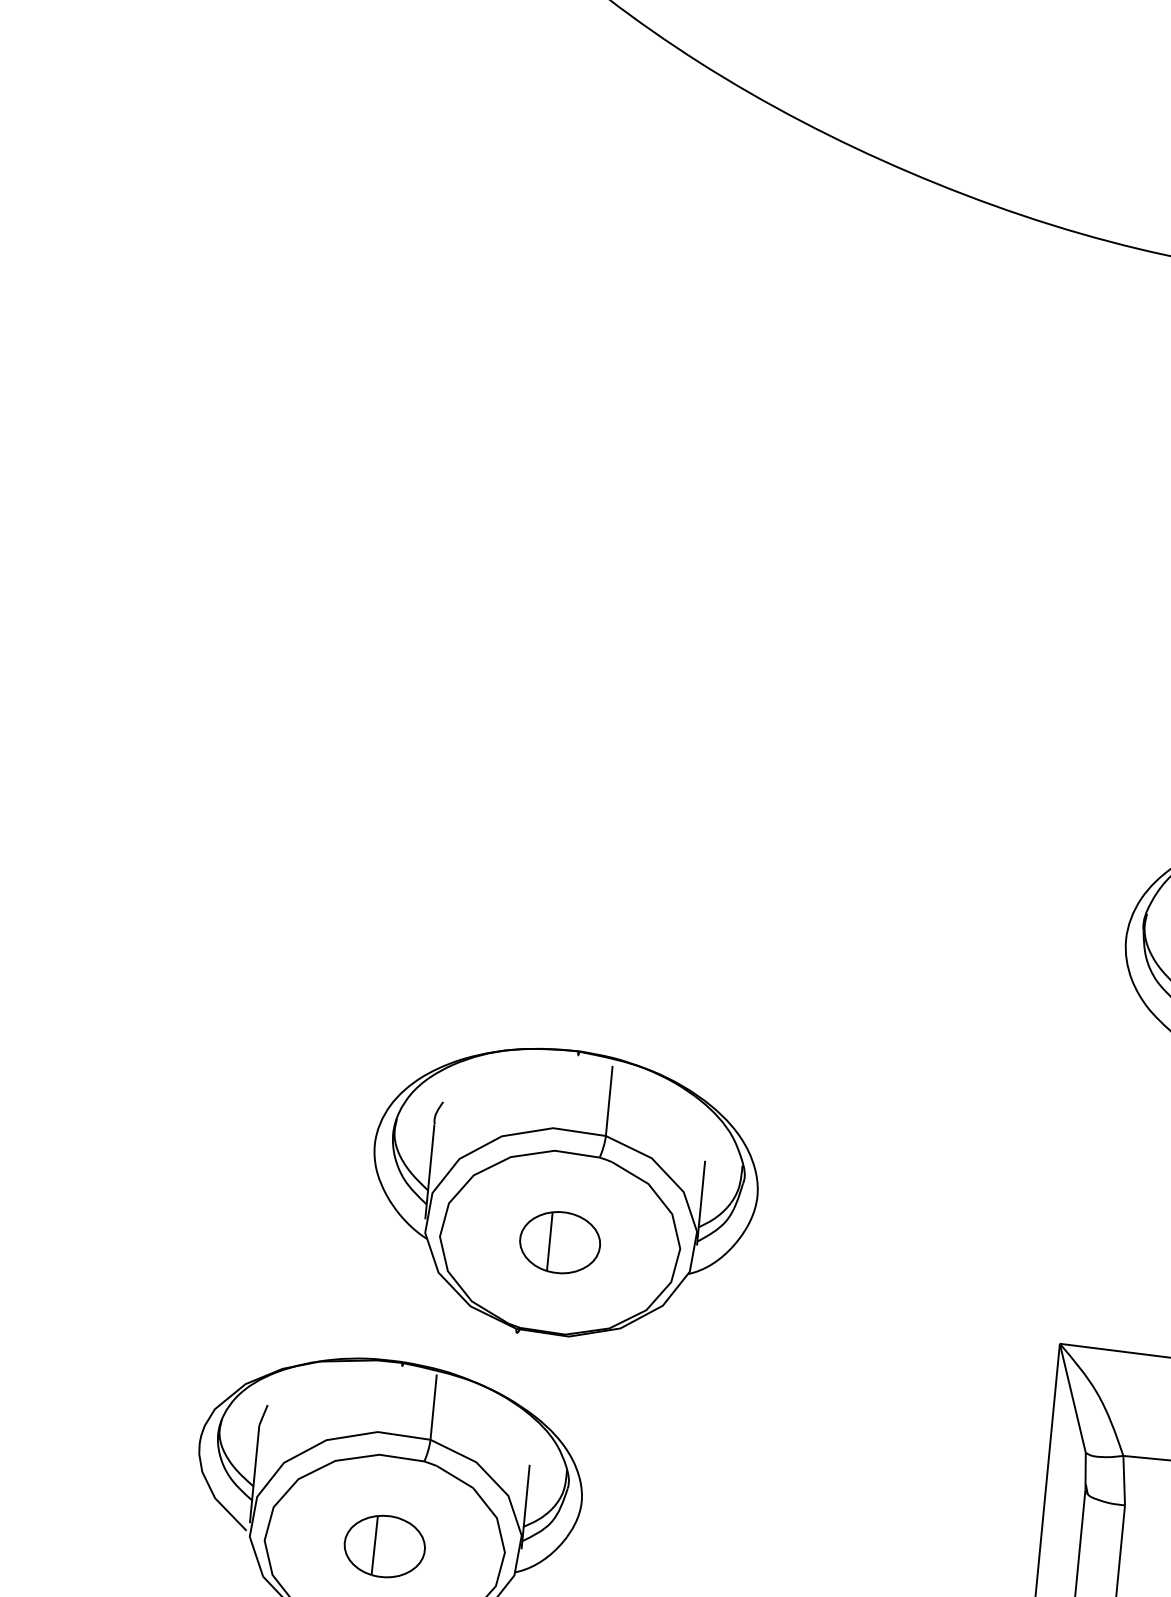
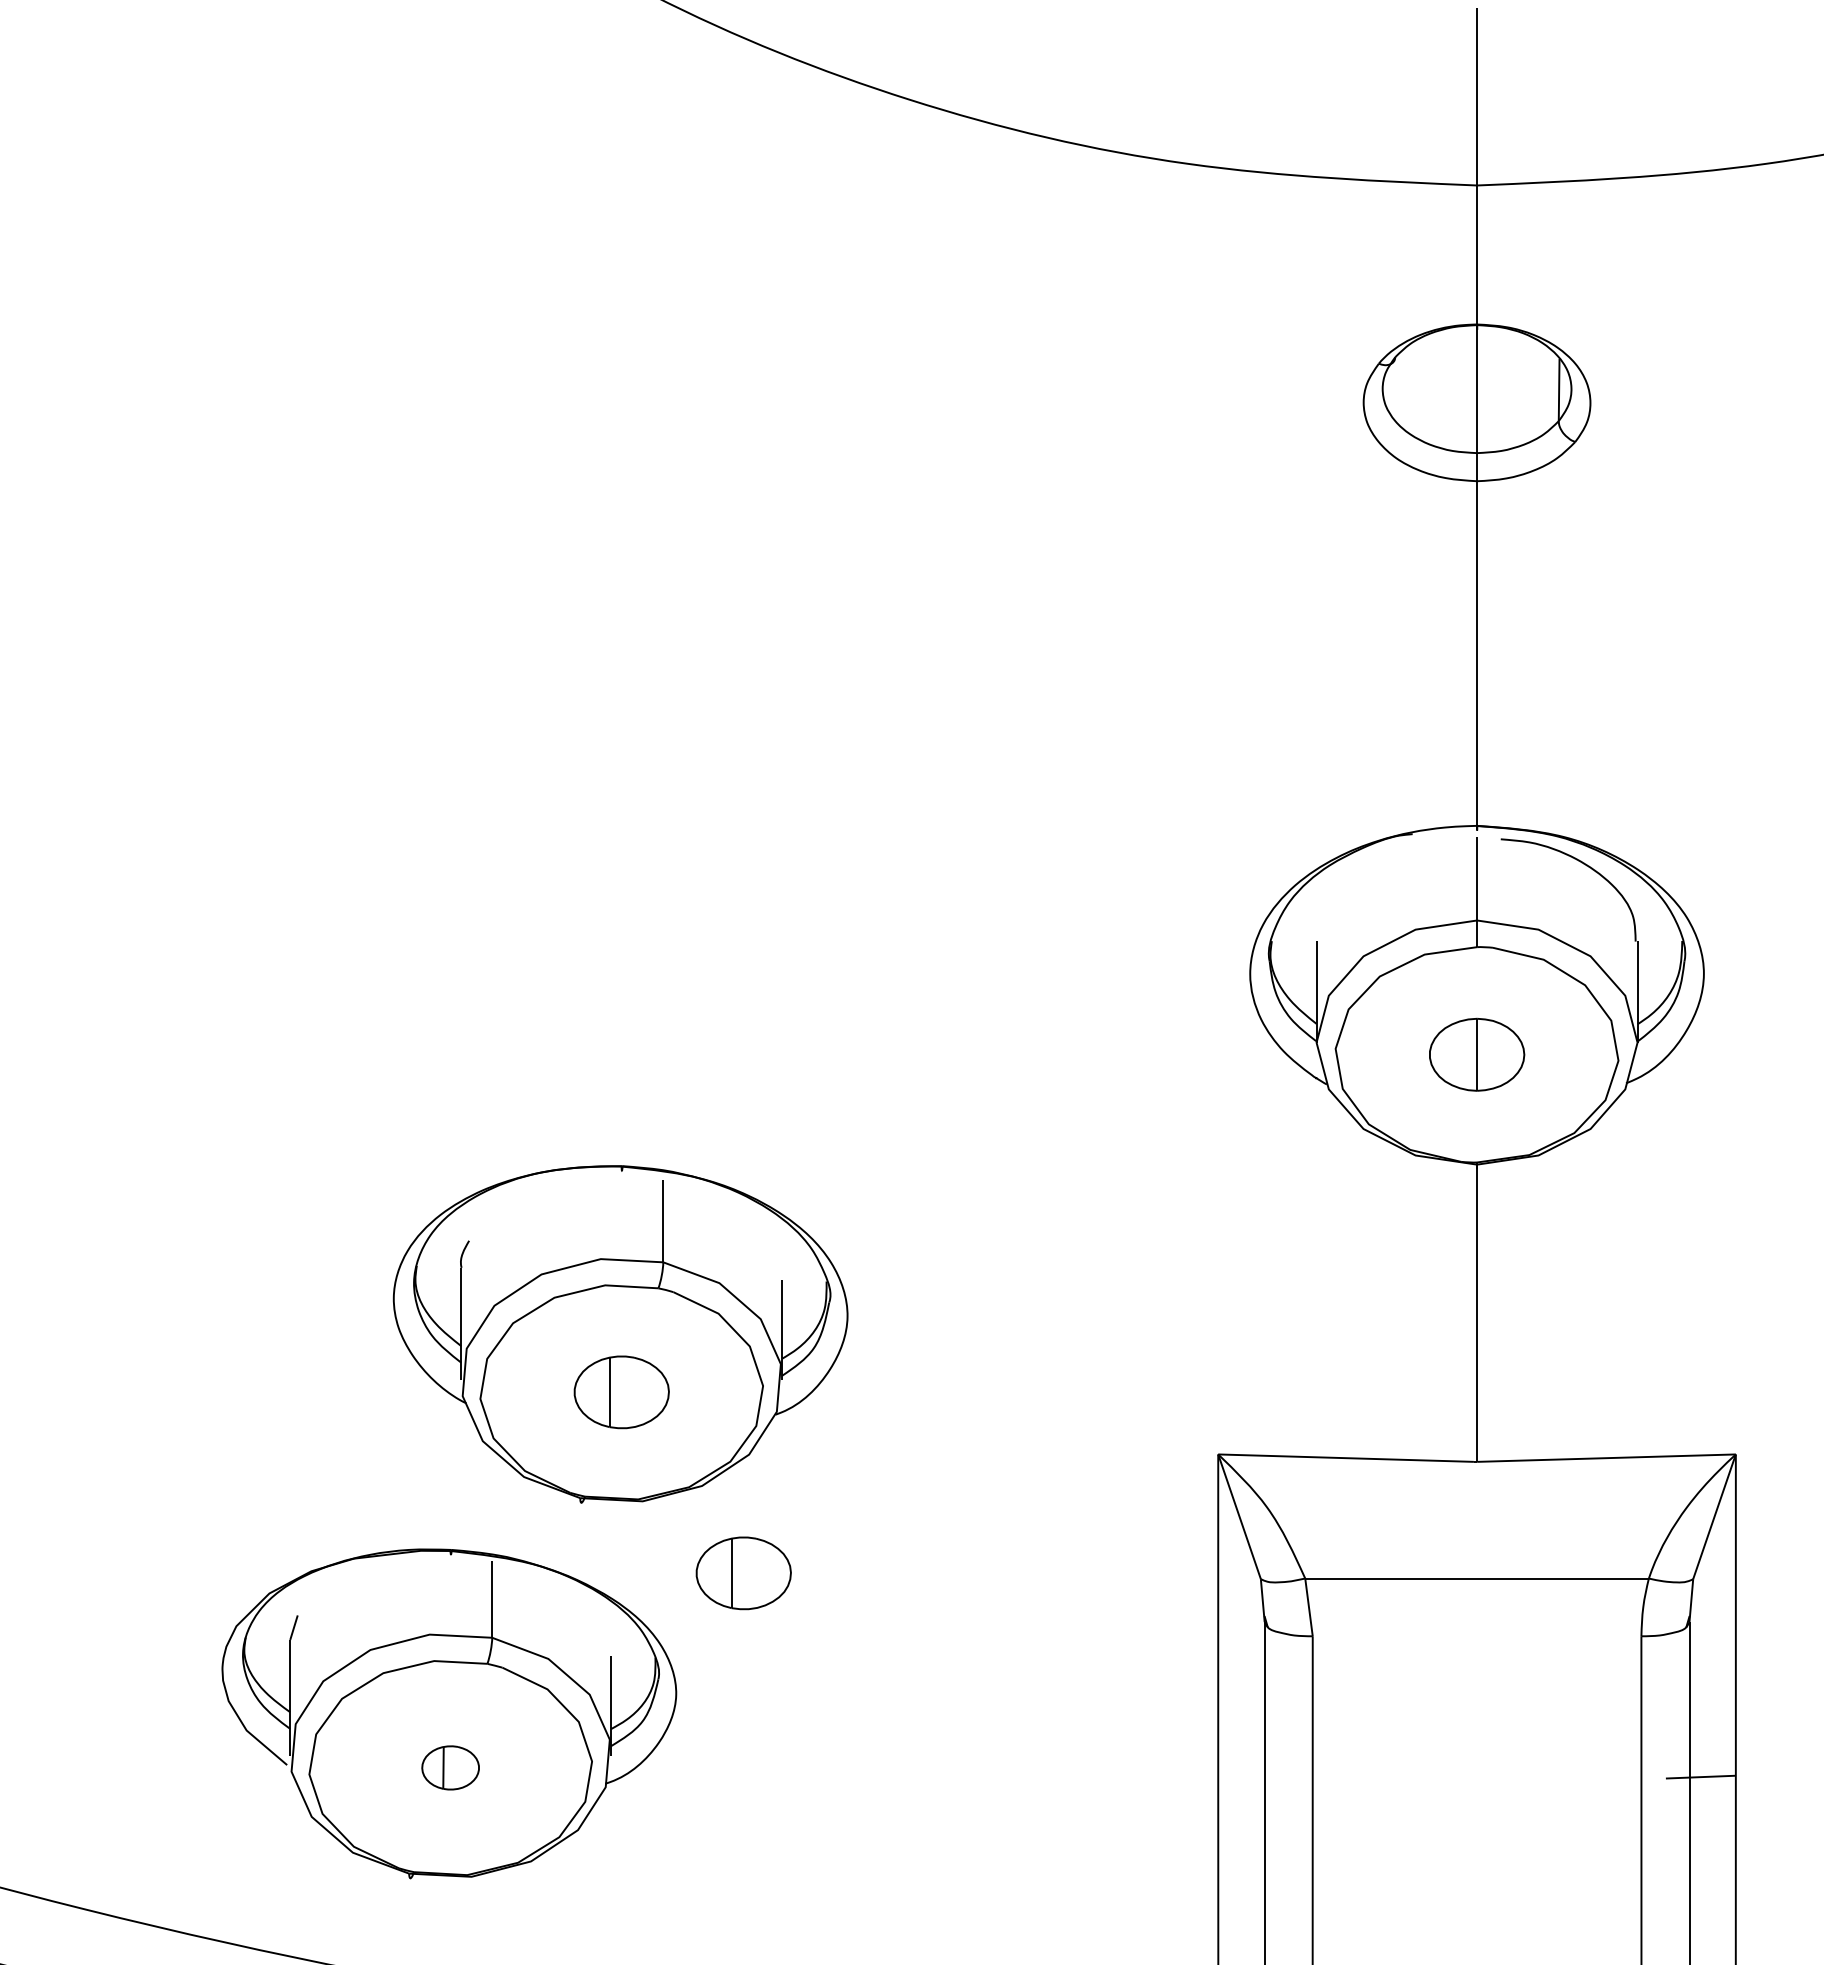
part: (648, 1405) -> (743, 1573), added
part: (384, 1546) -> (450, 1767), size x0.6

